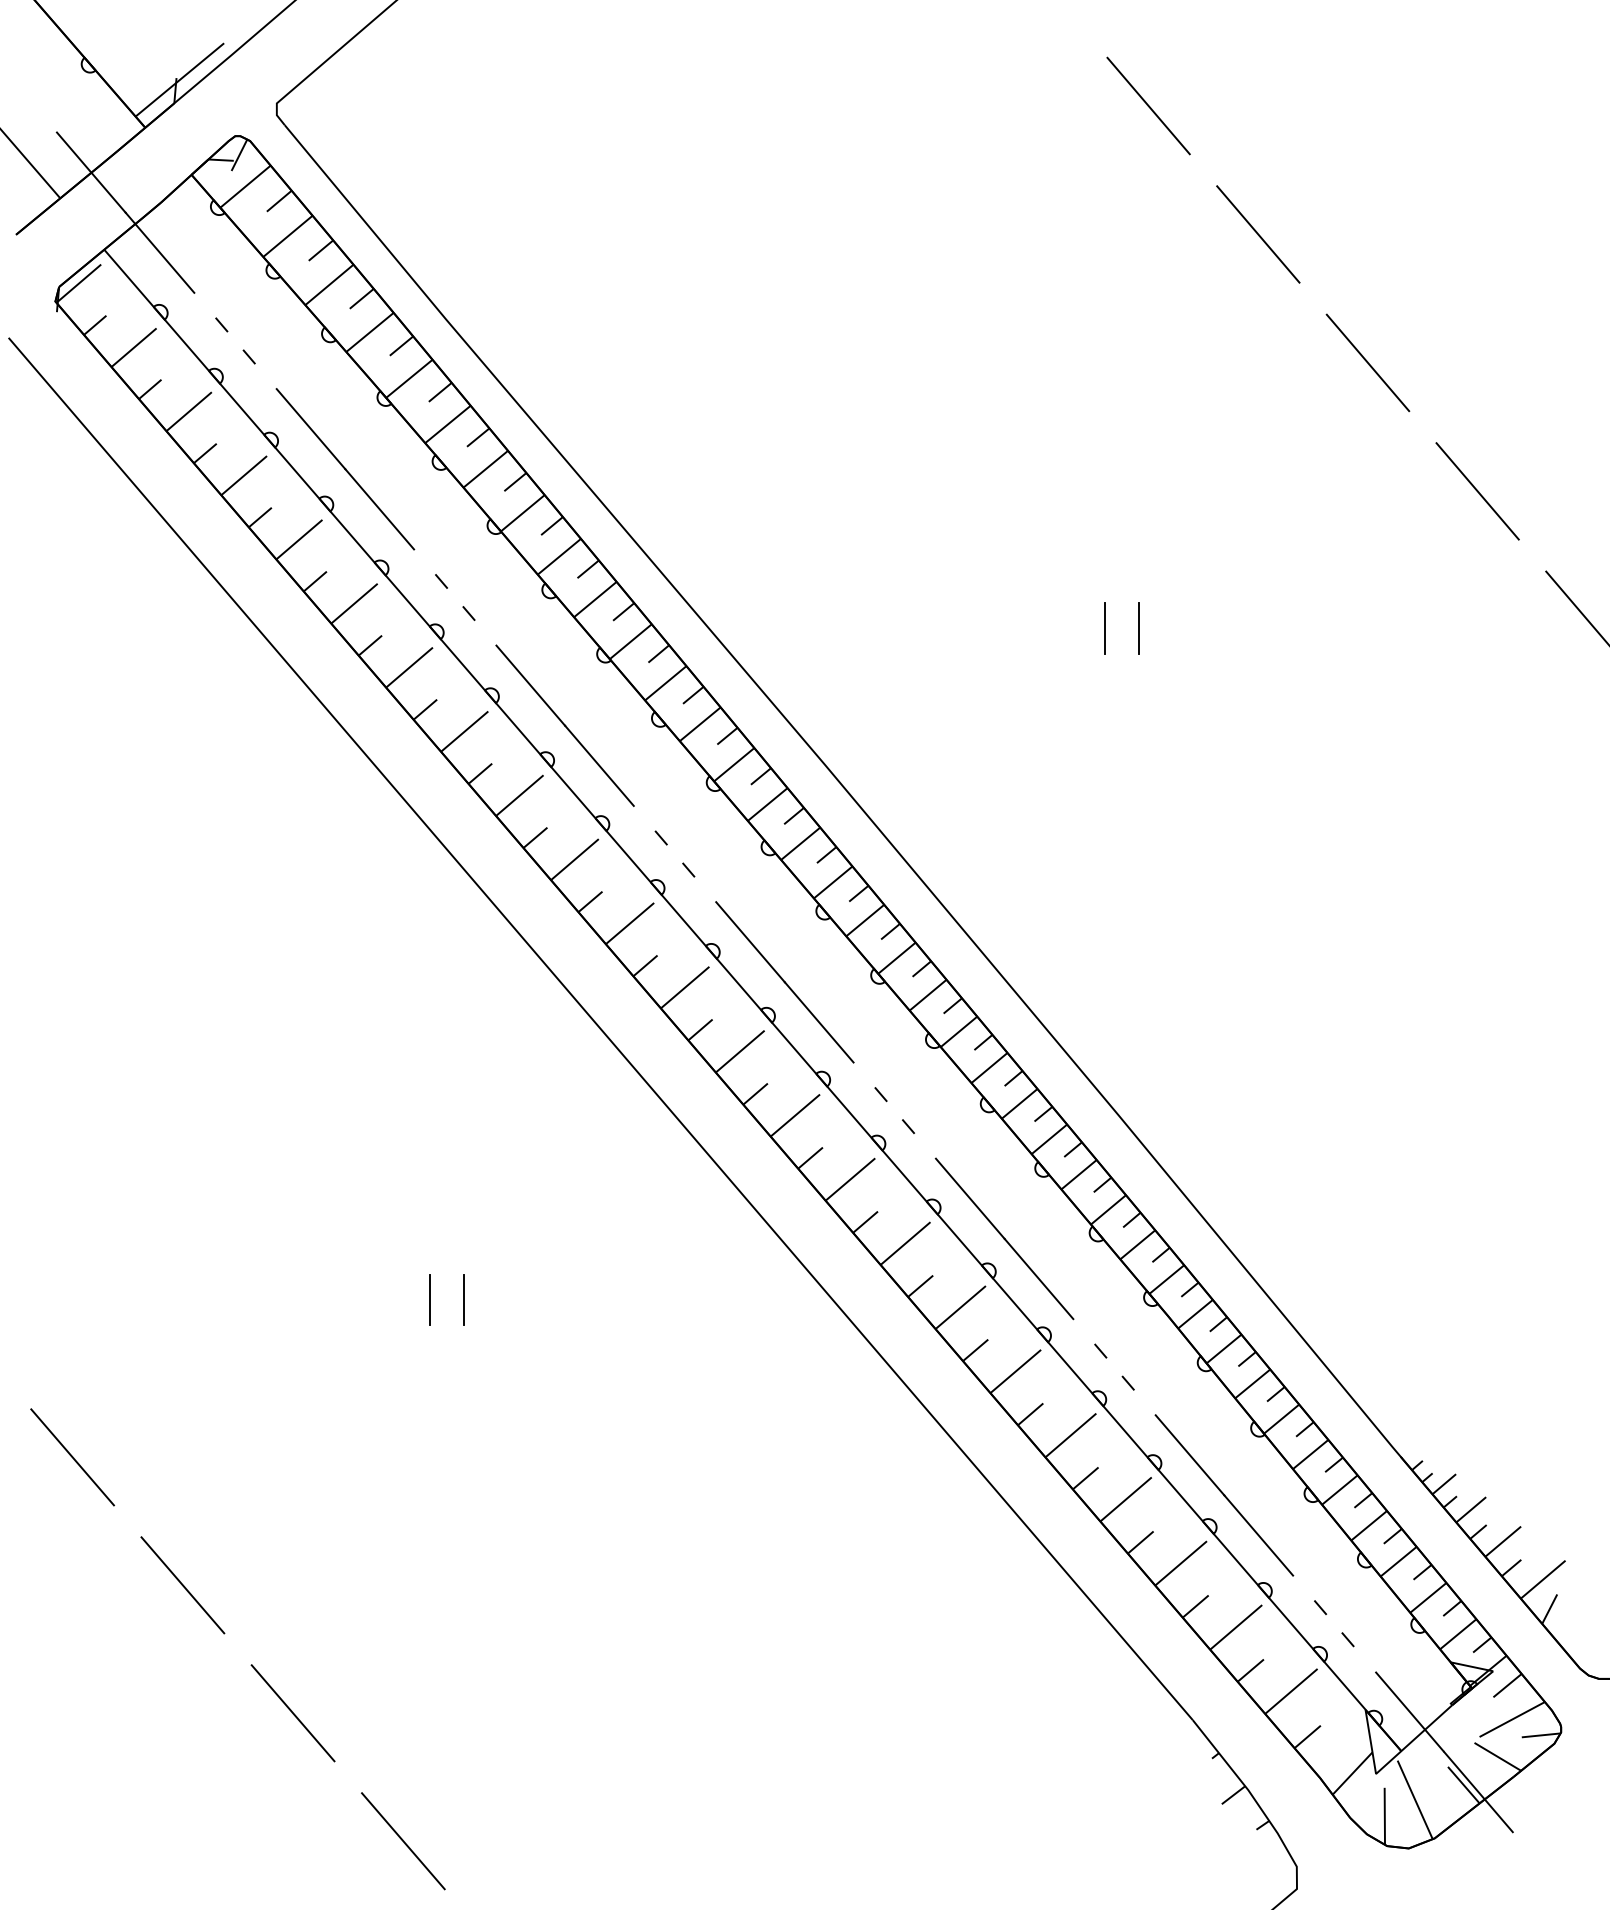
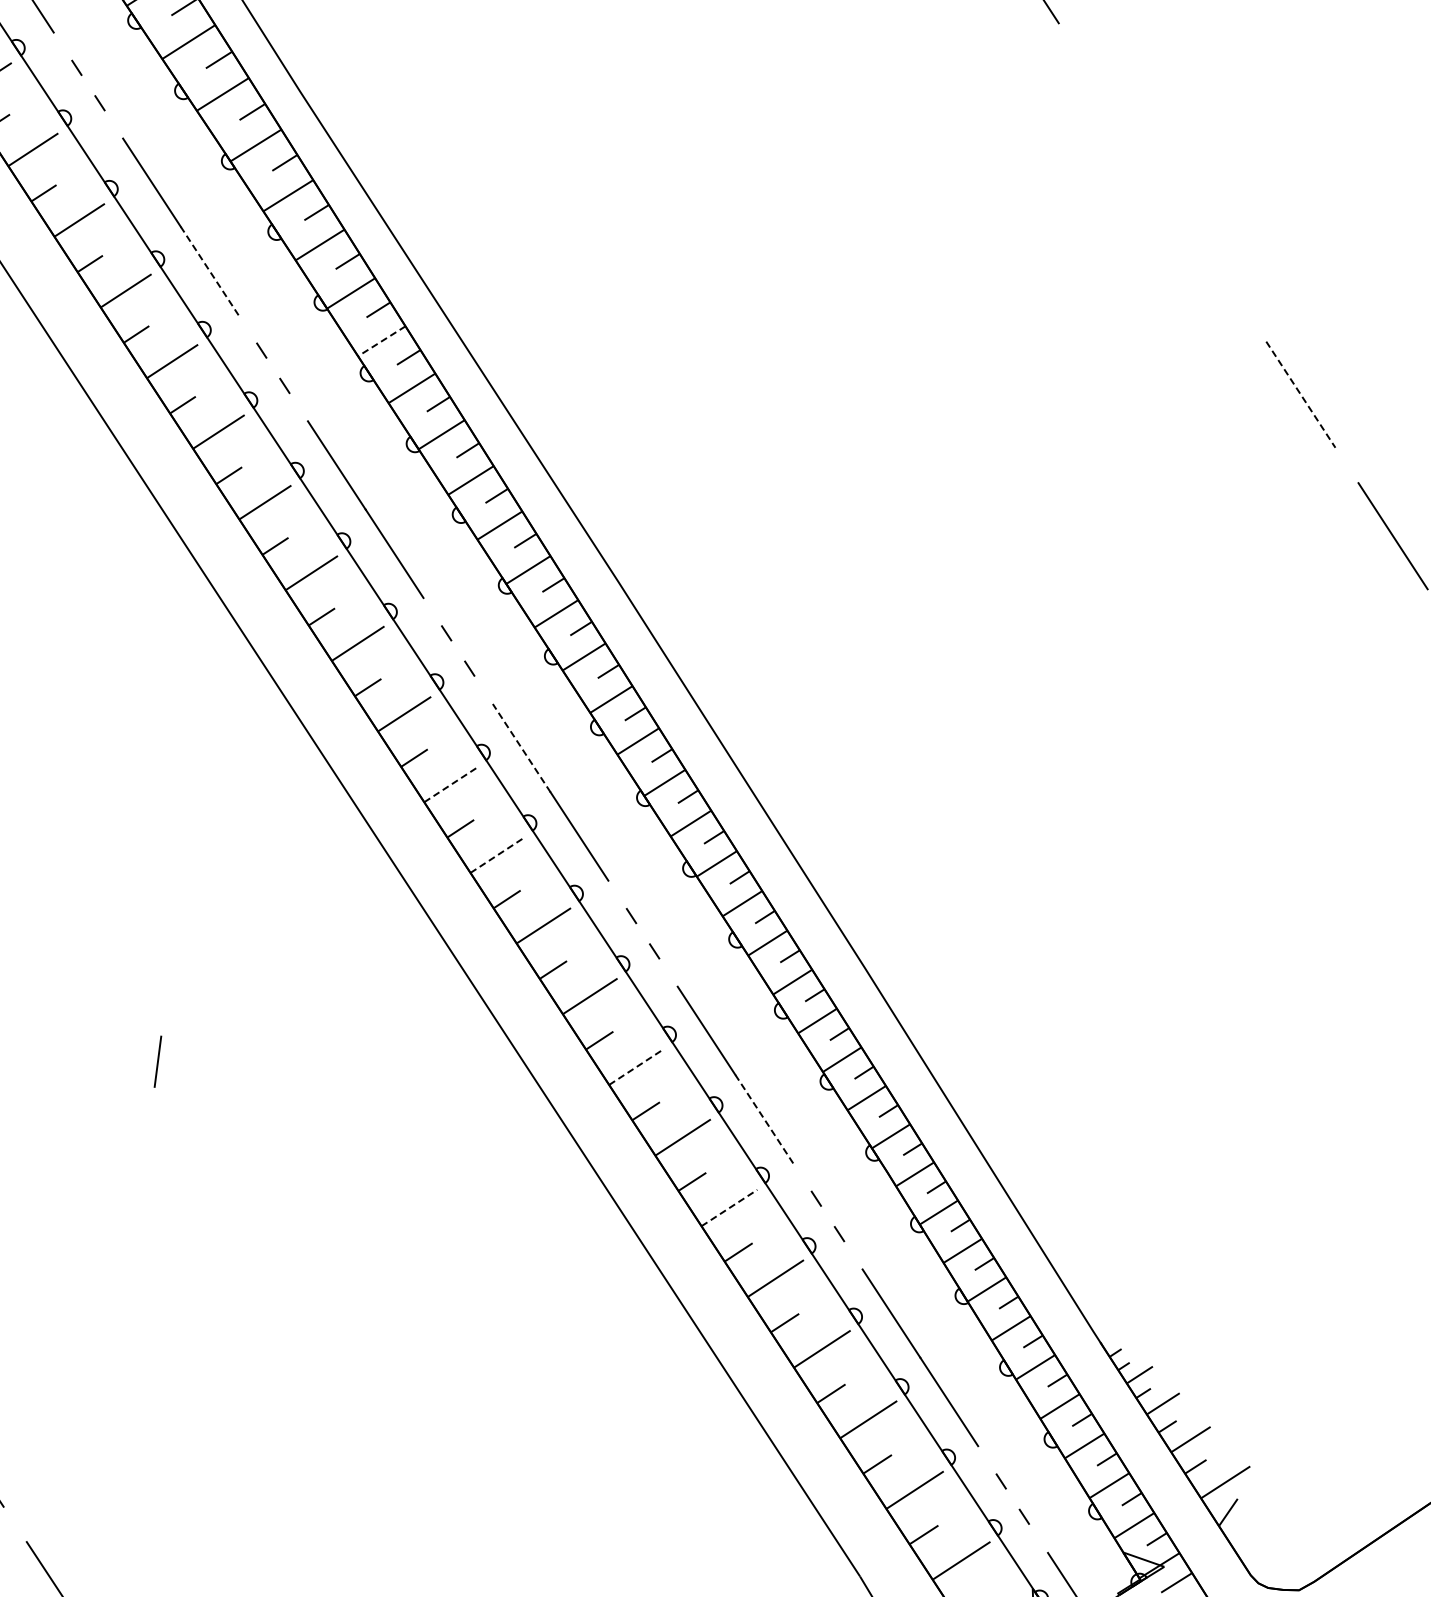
line: (1258, 234) -> (1116, 111), removed
line: (1367, 362) -> (1208, 252), removed
line: (1478, 491) -> (1301, 394), solid -> dashed
line: (379, 509) -> (209, 271), solid -> dashed
line: (559, 557) -> (381, 342), solid -> dashed
line: (1105, 628) -> (914, 482), removed
line: (1138, 628) -> (946, 487), removed
line: (750, 942) -> (521, 748), solid -> dashed
line: (685, 987) -> (451, 784), solid -> dashed
line: (740, 1051) -> (497, 855), solid -> dashed
line: (905, 1243) -> (636, 1066), solid -> dashed
line: (1038, 1278) -> (763, 1118), solid -> dashed
line: (463, 1299) -> (191, 1065), removed
line: (1016, 1371) -> (730, 1208), solid -> dashed

